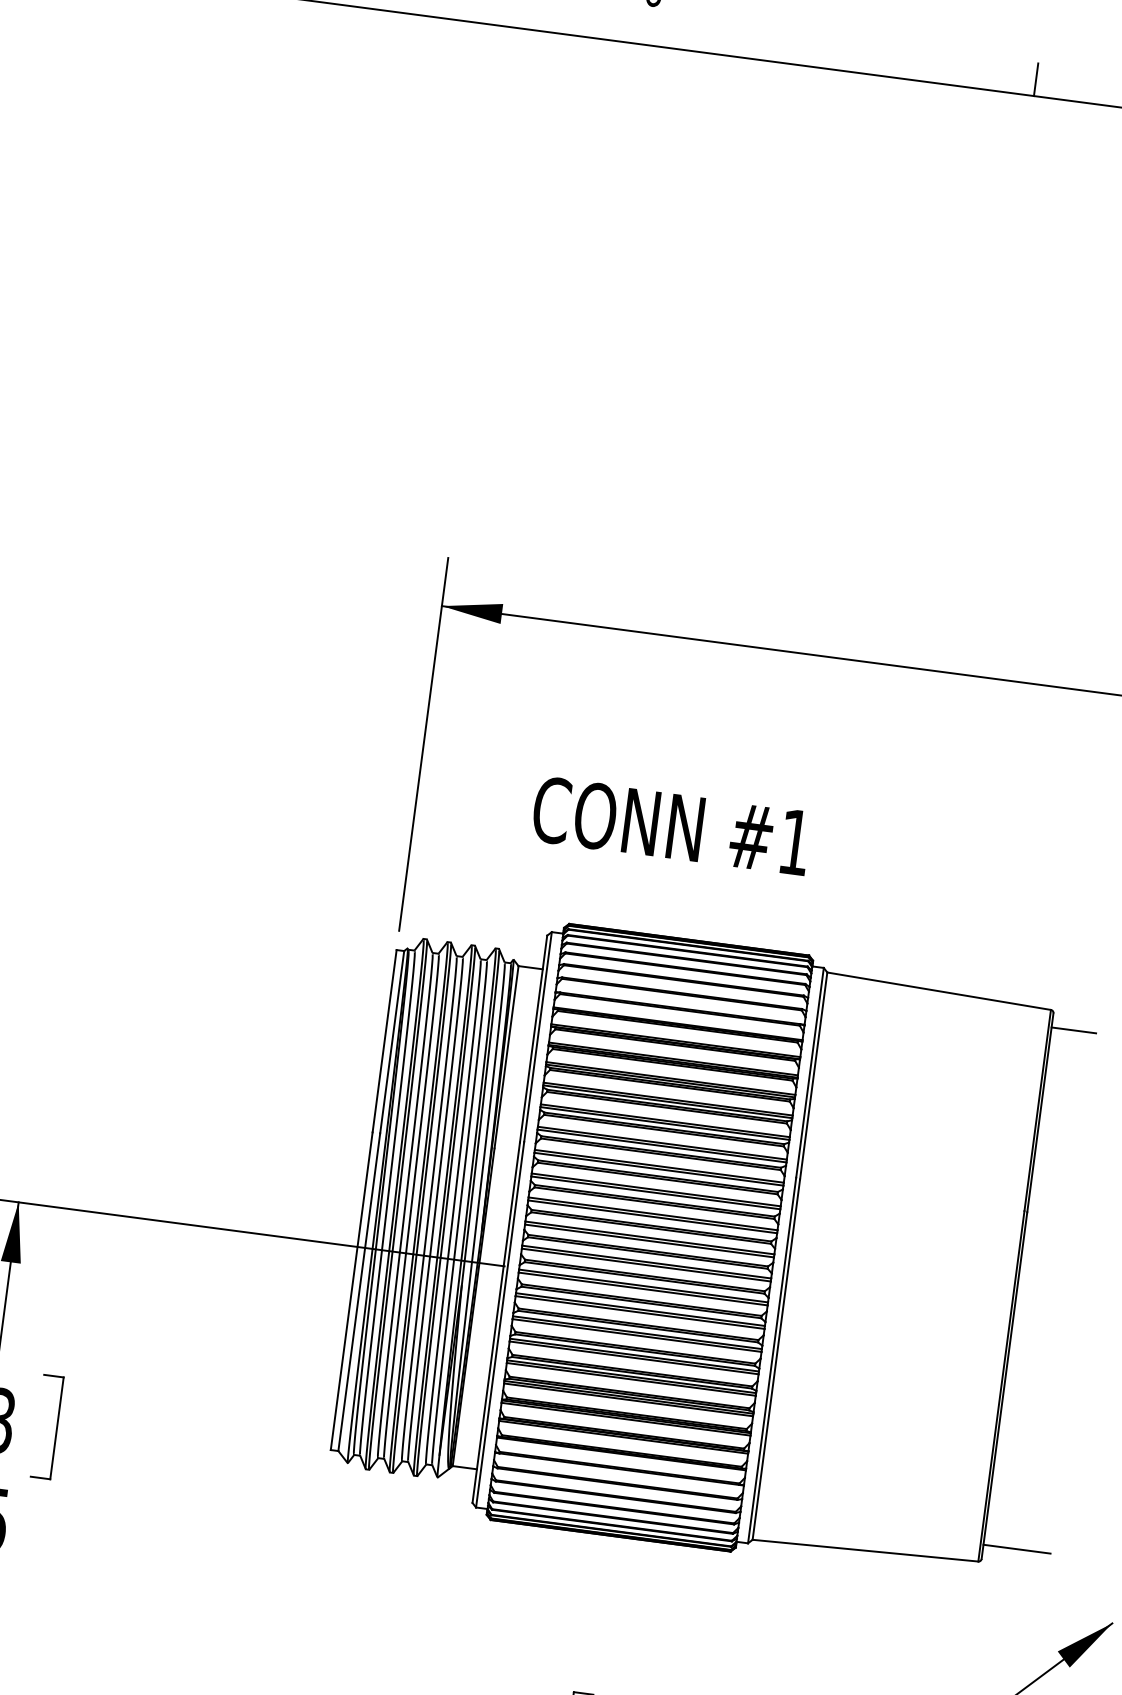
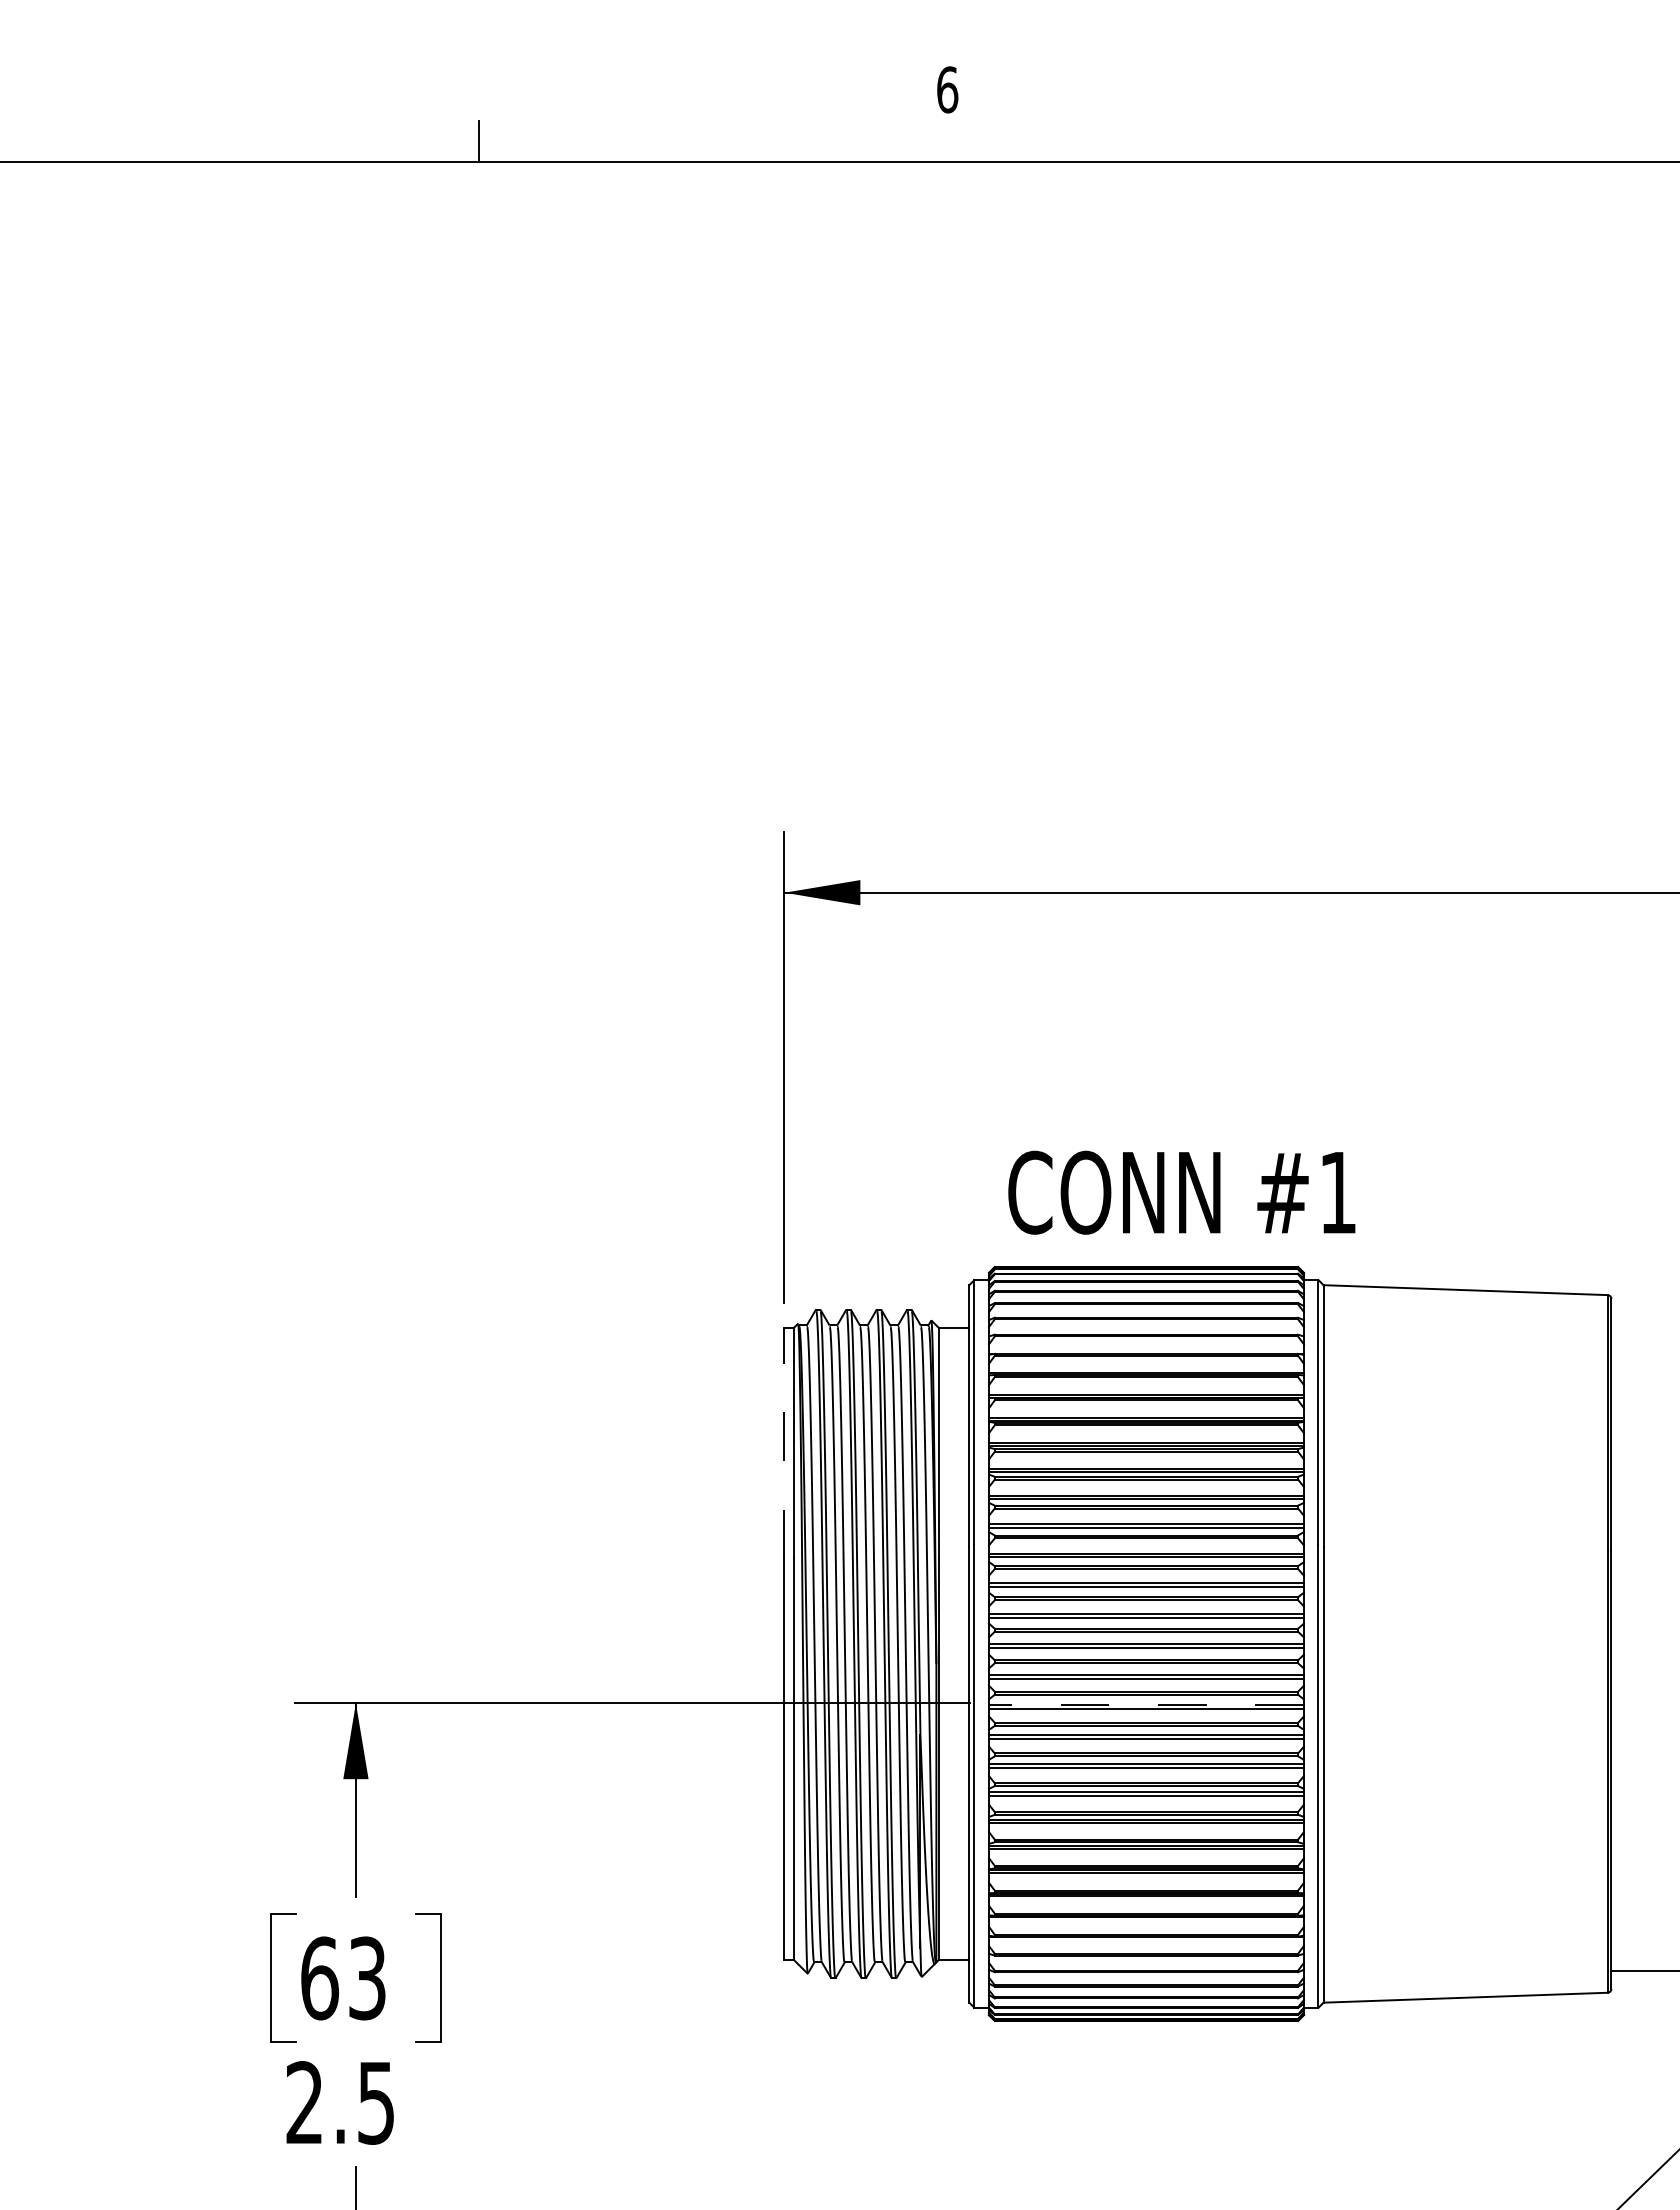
line: (1036, 79) -> (1437, 140), removed
text: (671, 825) -> (1181, 1192), moved
line: (1073, 1030) -> (1639, 1316), removed
line: (384, 1040) -> (784, 1442), solid -> dashed
line: (642, 1285) -> (1145, 1704), solid -> dashed

